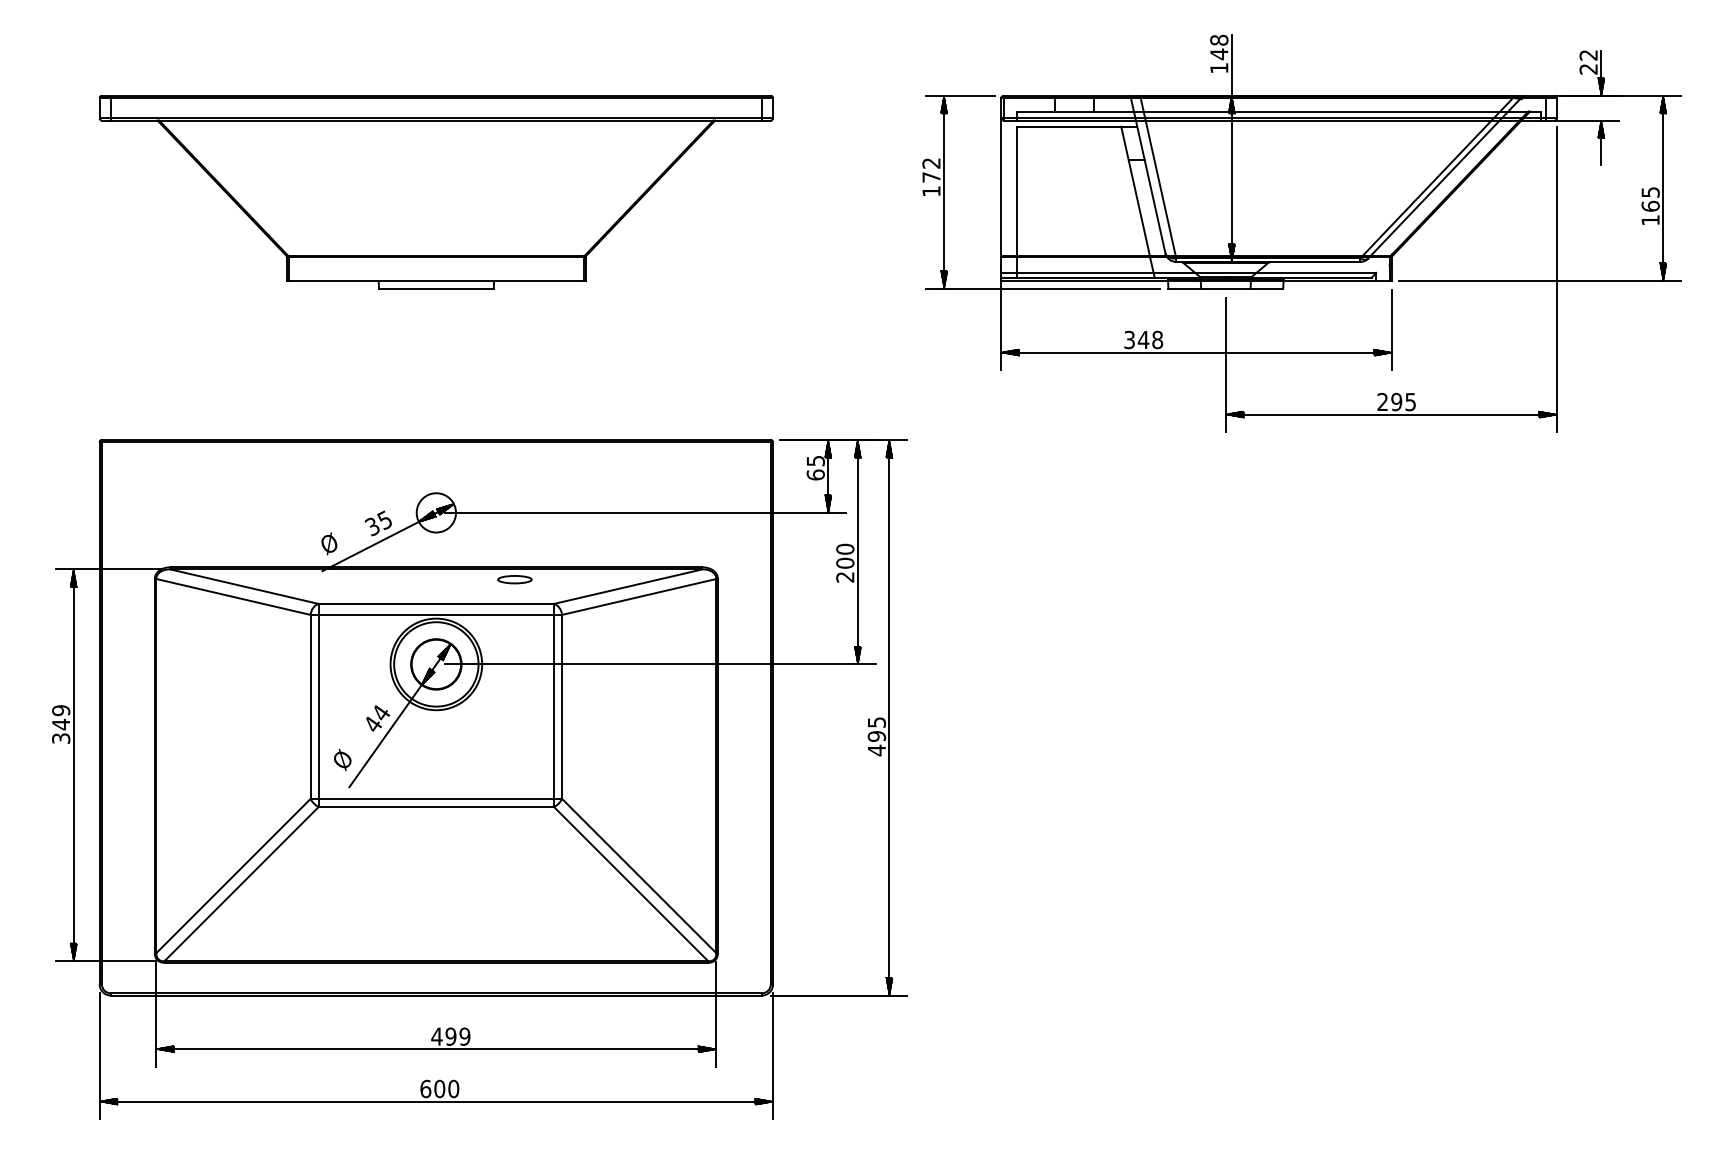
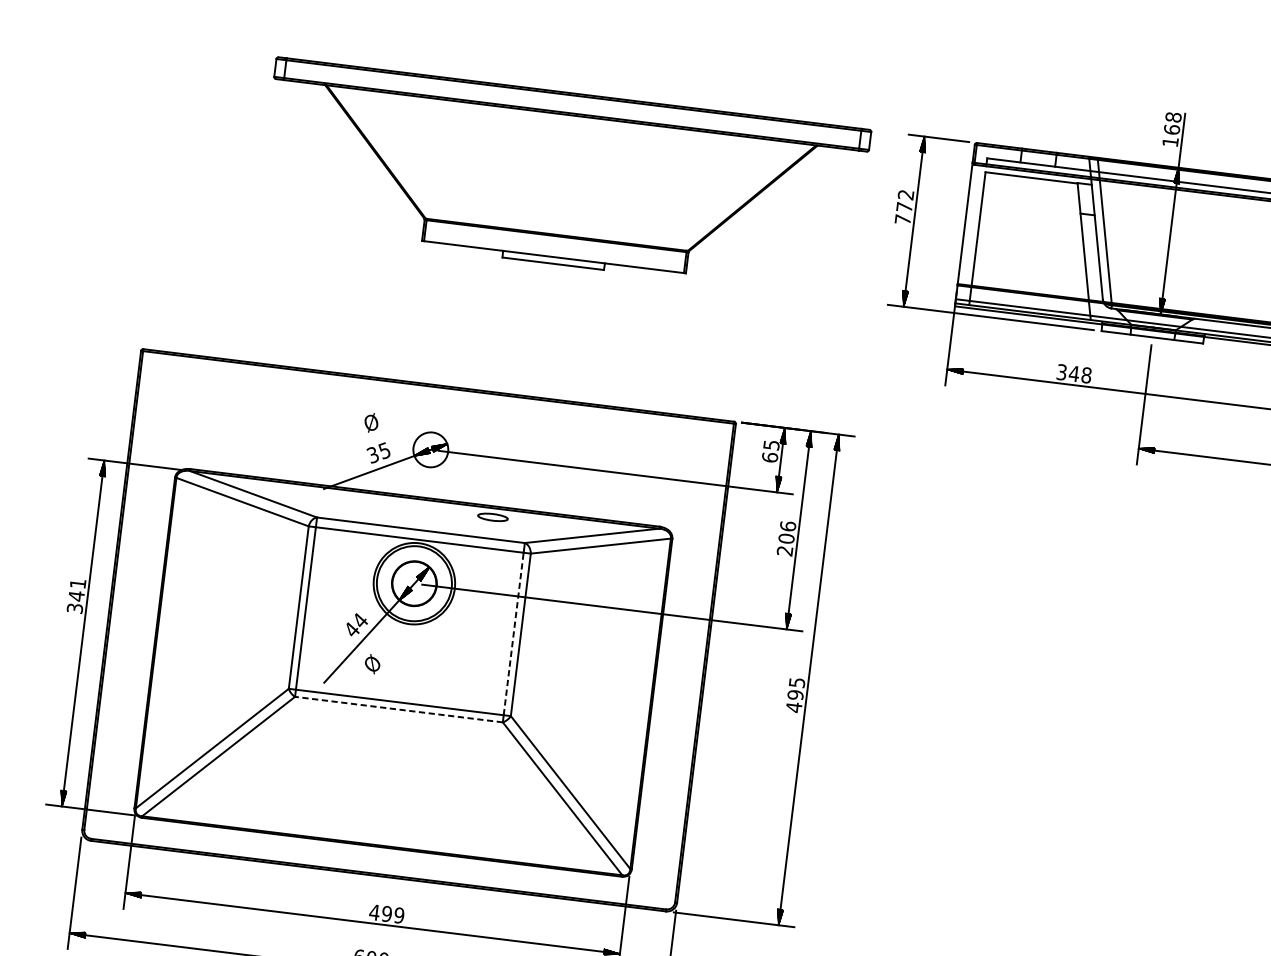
text: (1219, 54) -> (1172, 129), 148 -> 168
text: (931, 191) -> (902, 219), 172 -> 772
part: (435, 192) -> (562, 178), moved
text: (329, 543) -> (371, 422), moved
text: (845, 548) -> (788, 525), 200 -> 206
line: (554, 706) -> (514, 633), solid -> dashed
text: (61, 710) -> (78, 583), 349 -> 341
text: (342, 759) -> (372, 663), moved
line: (436, 806) -> (399, 709), solid -> dashed

